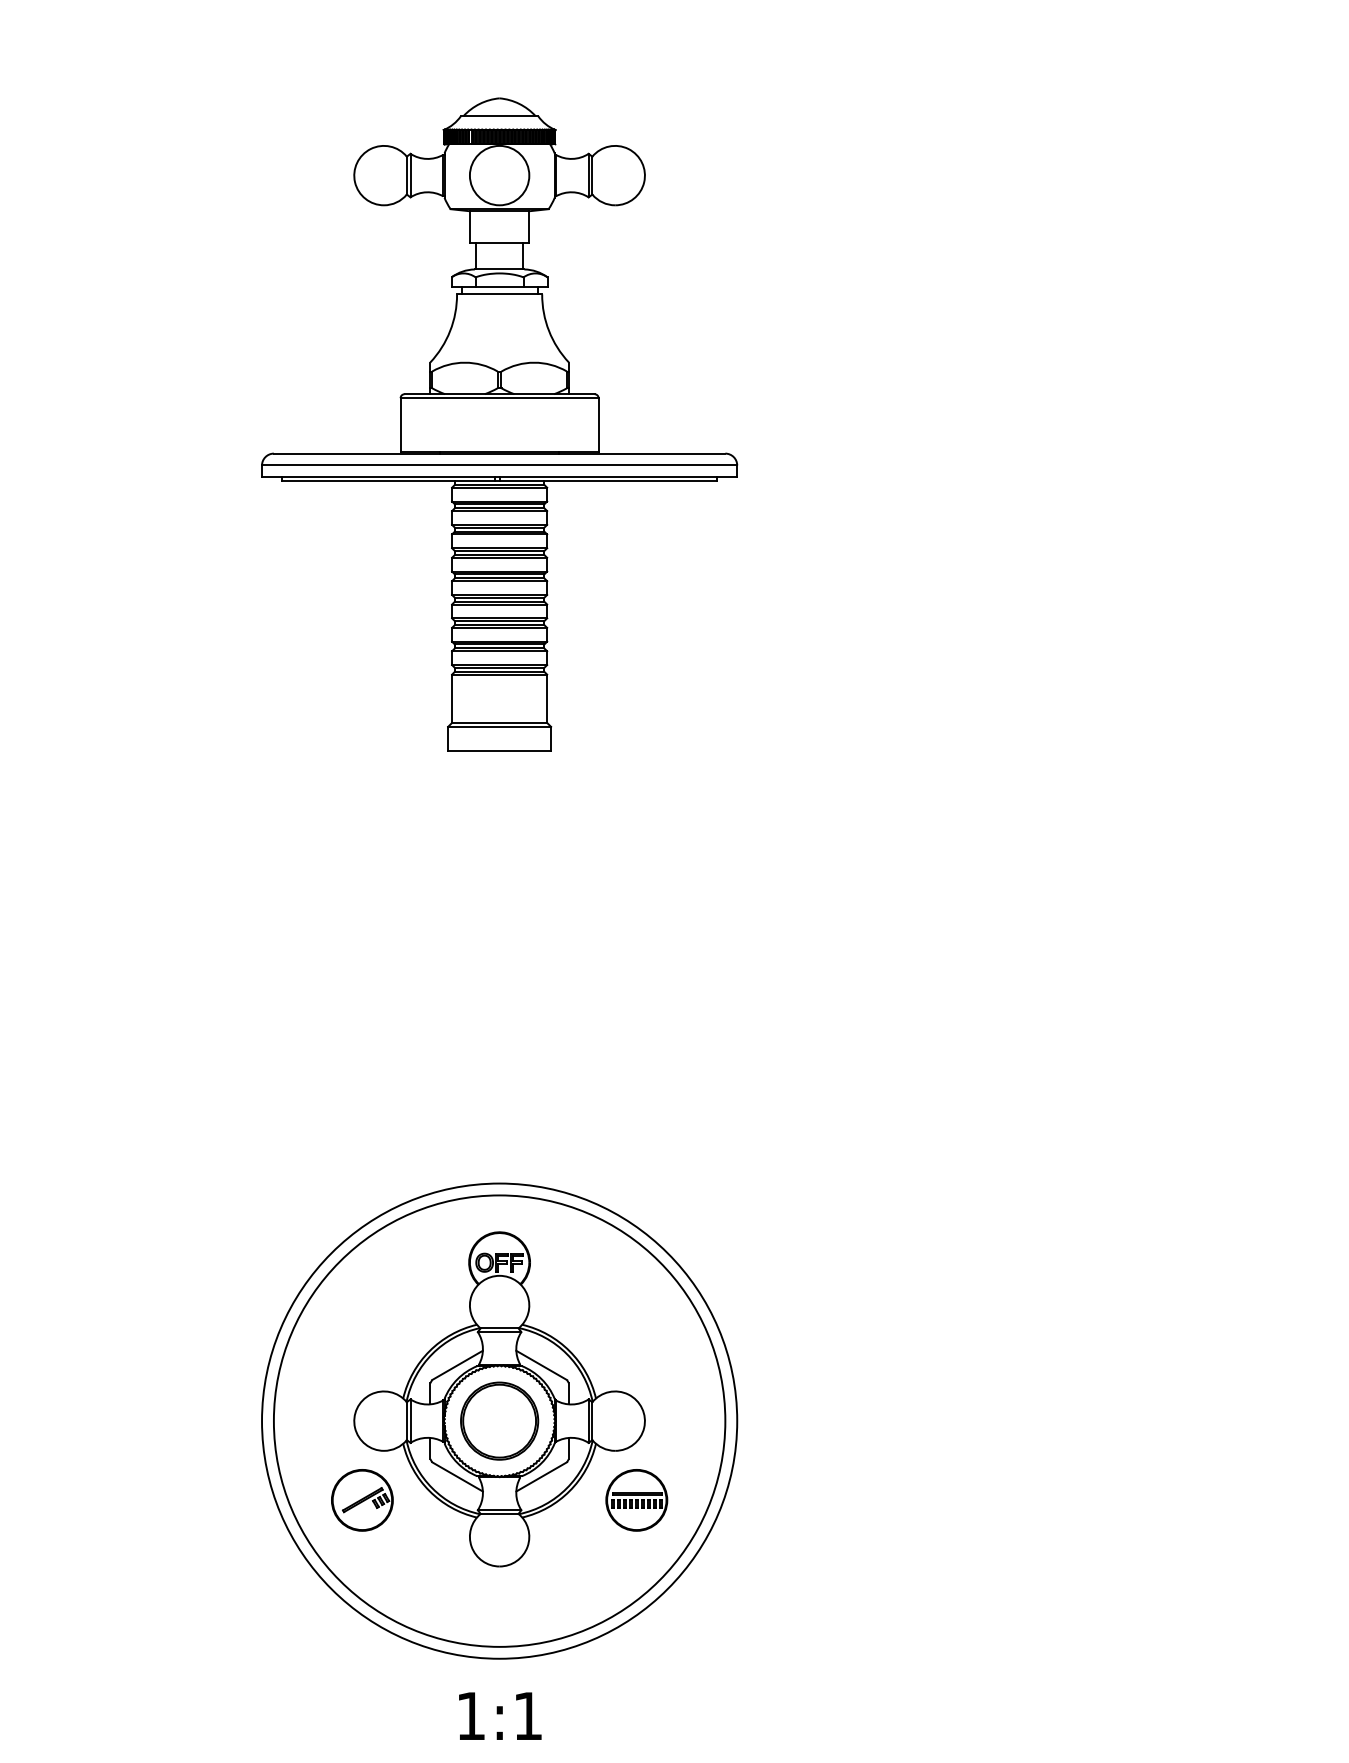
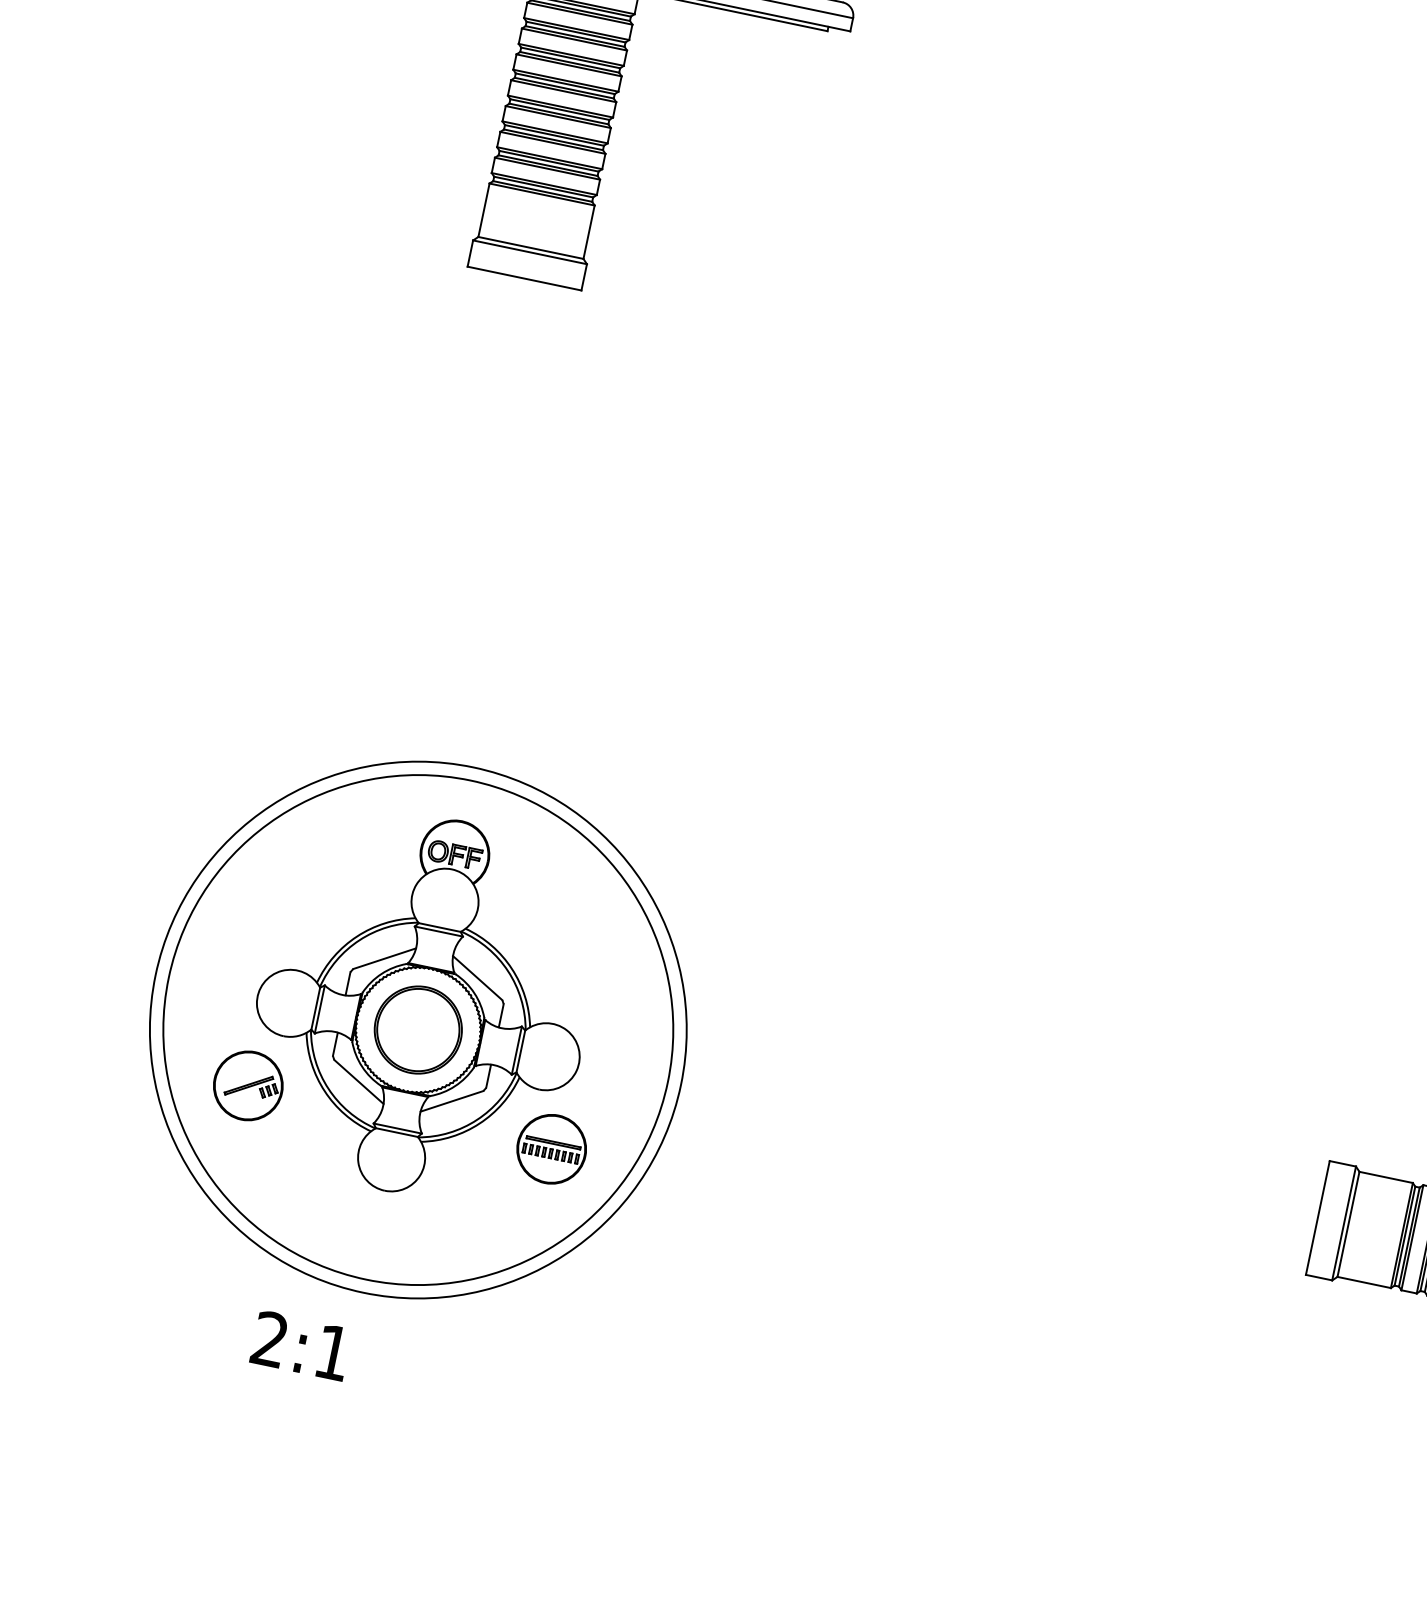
part: (499, 1420) -> (418, 1029), moved
text: (470, 1715) -> (269, 1338), 1:1 -> 2:1

